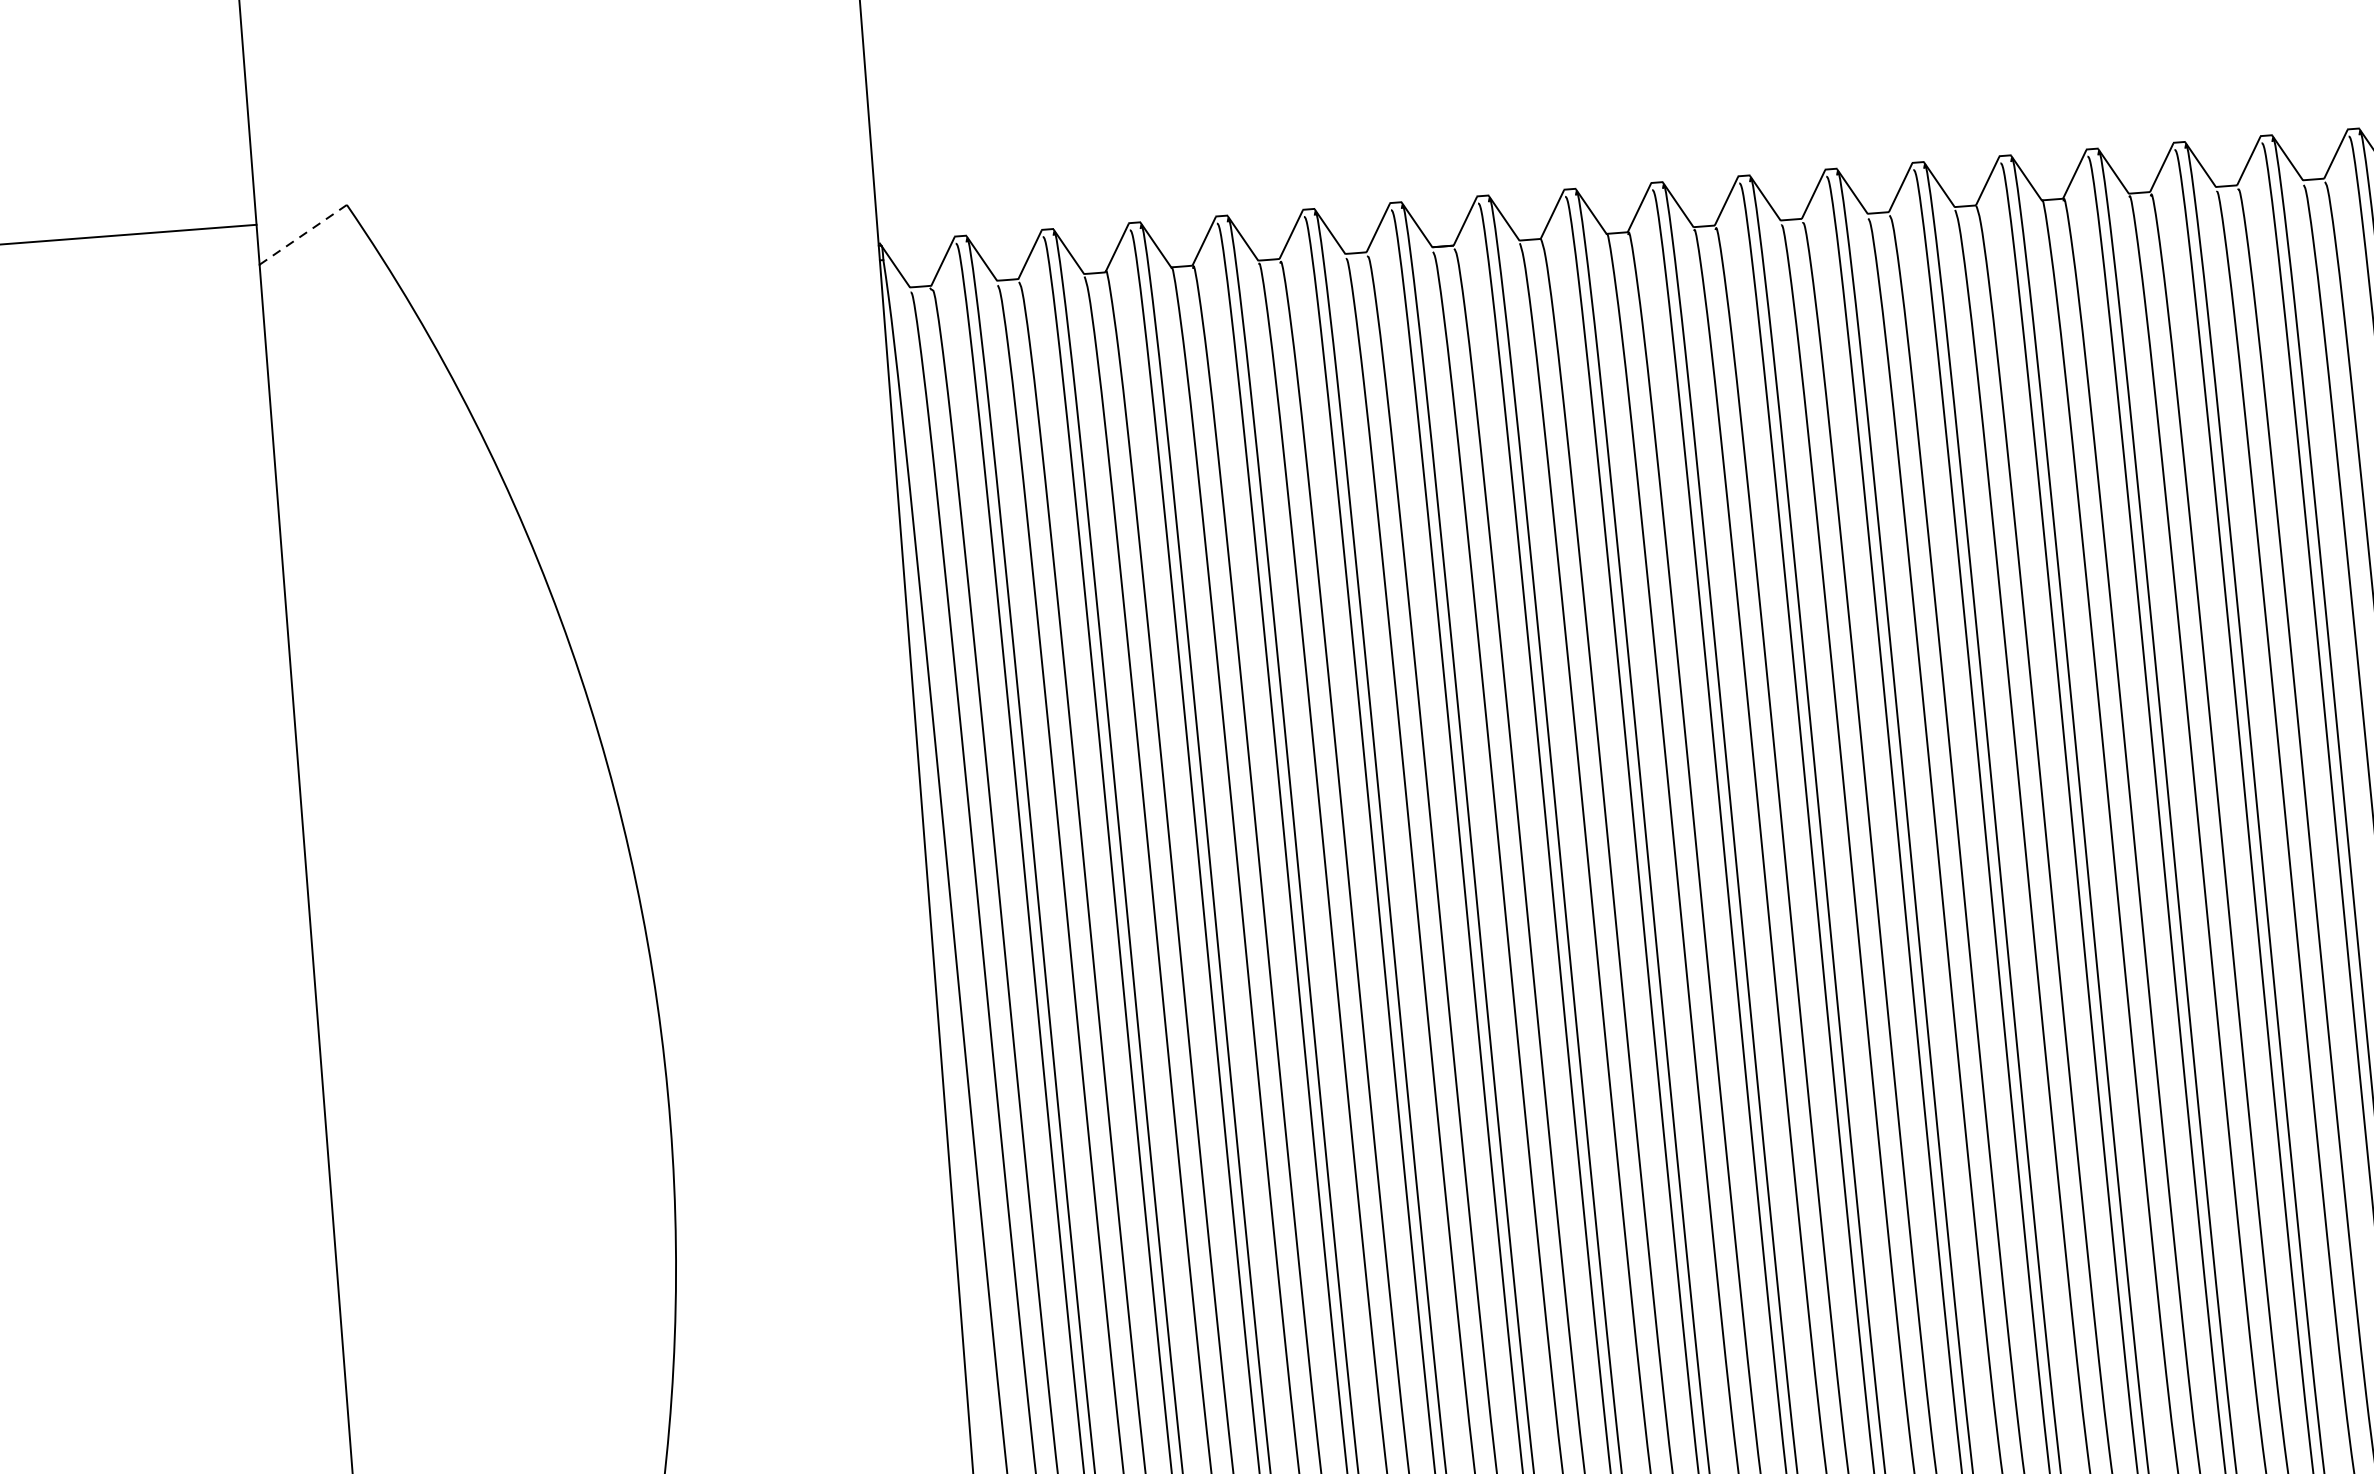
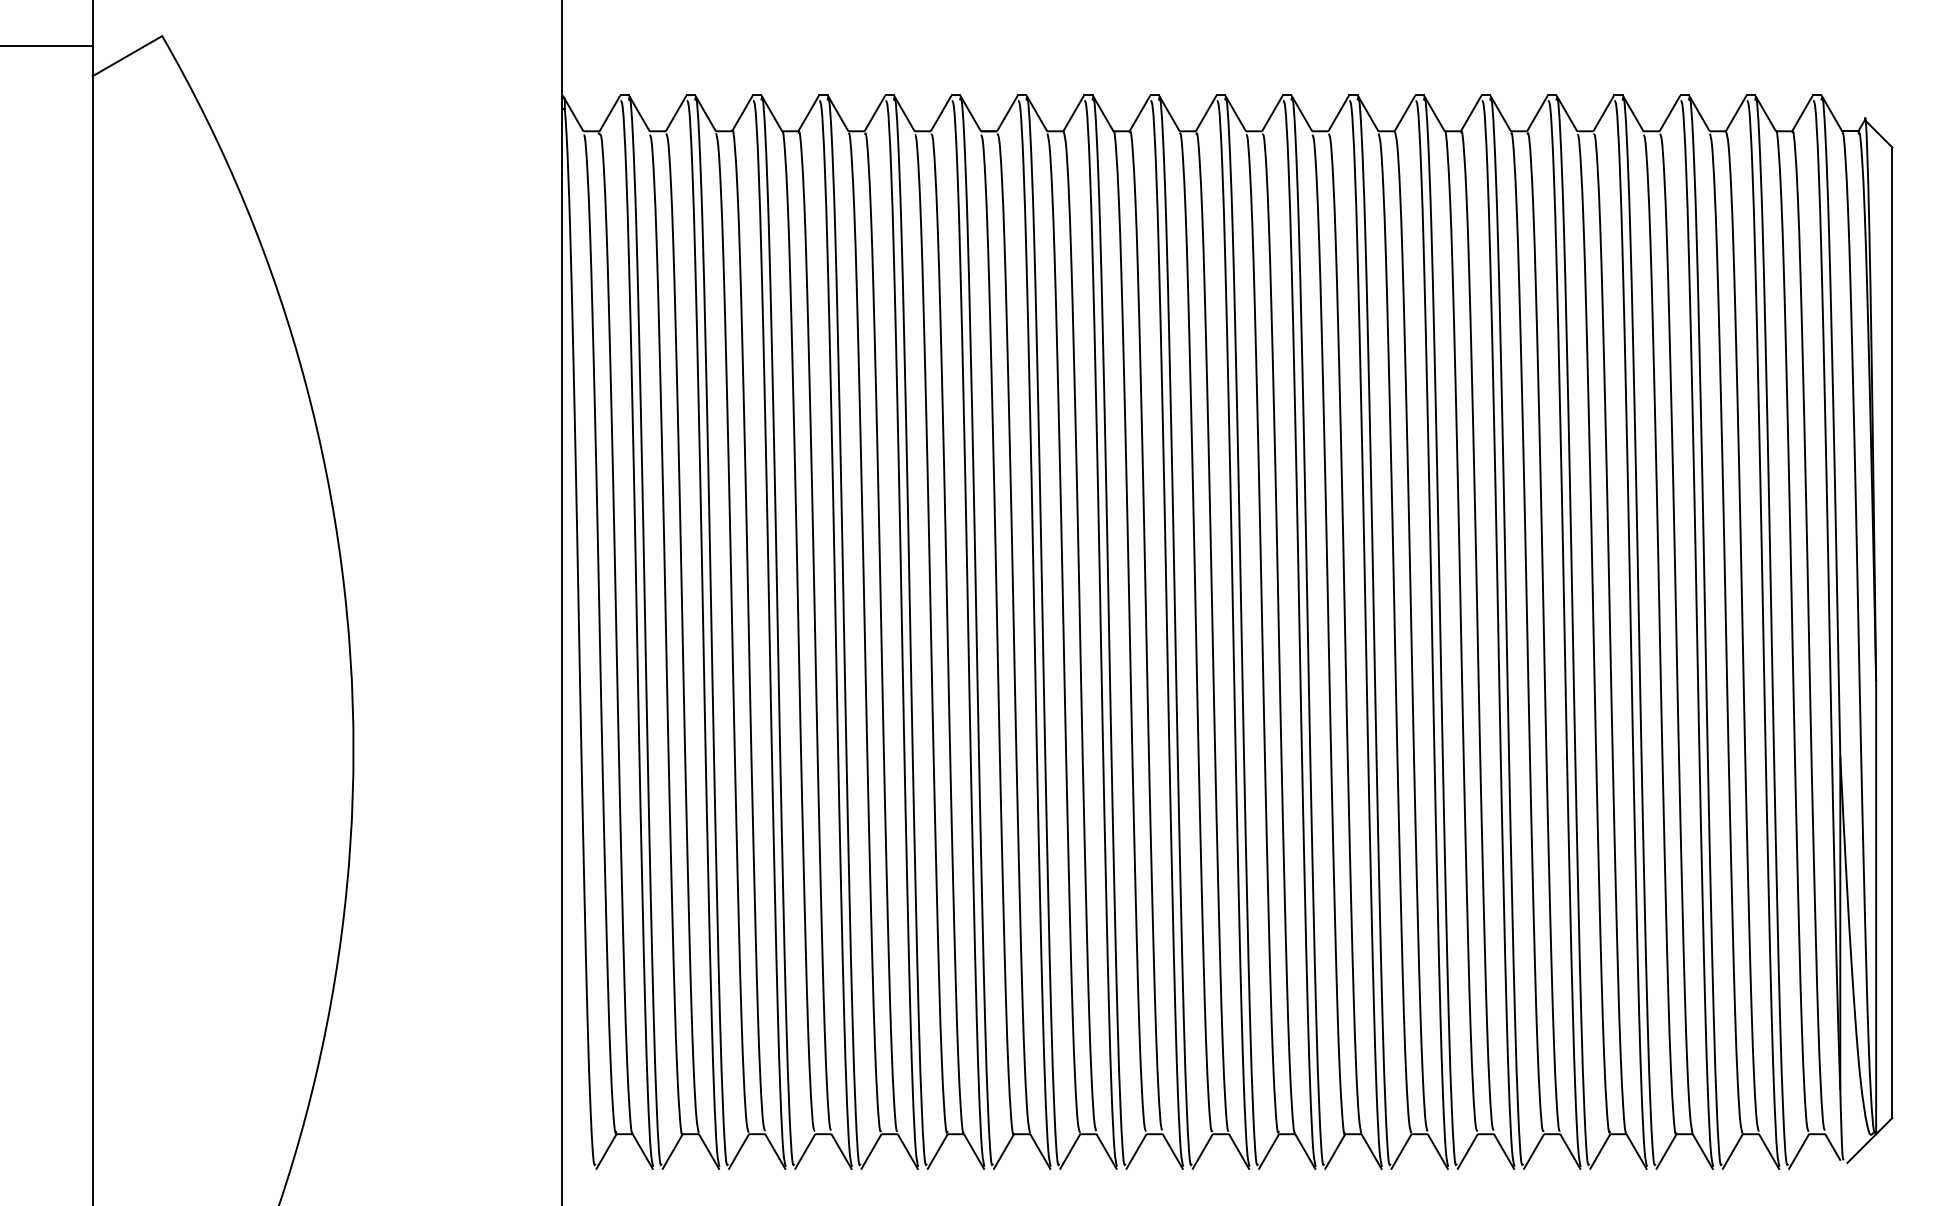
line: (303, 235) -> (127, 56), dashed -> solid

